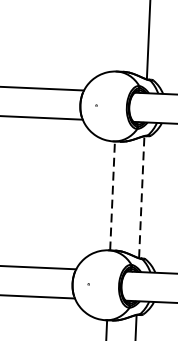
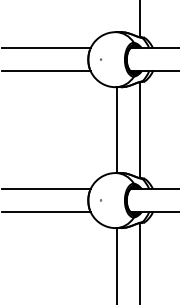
line: (112, 196) -> (116, 130), dashed -> solid
line: (141, 197) -> (139, 130), dashed -> solid

